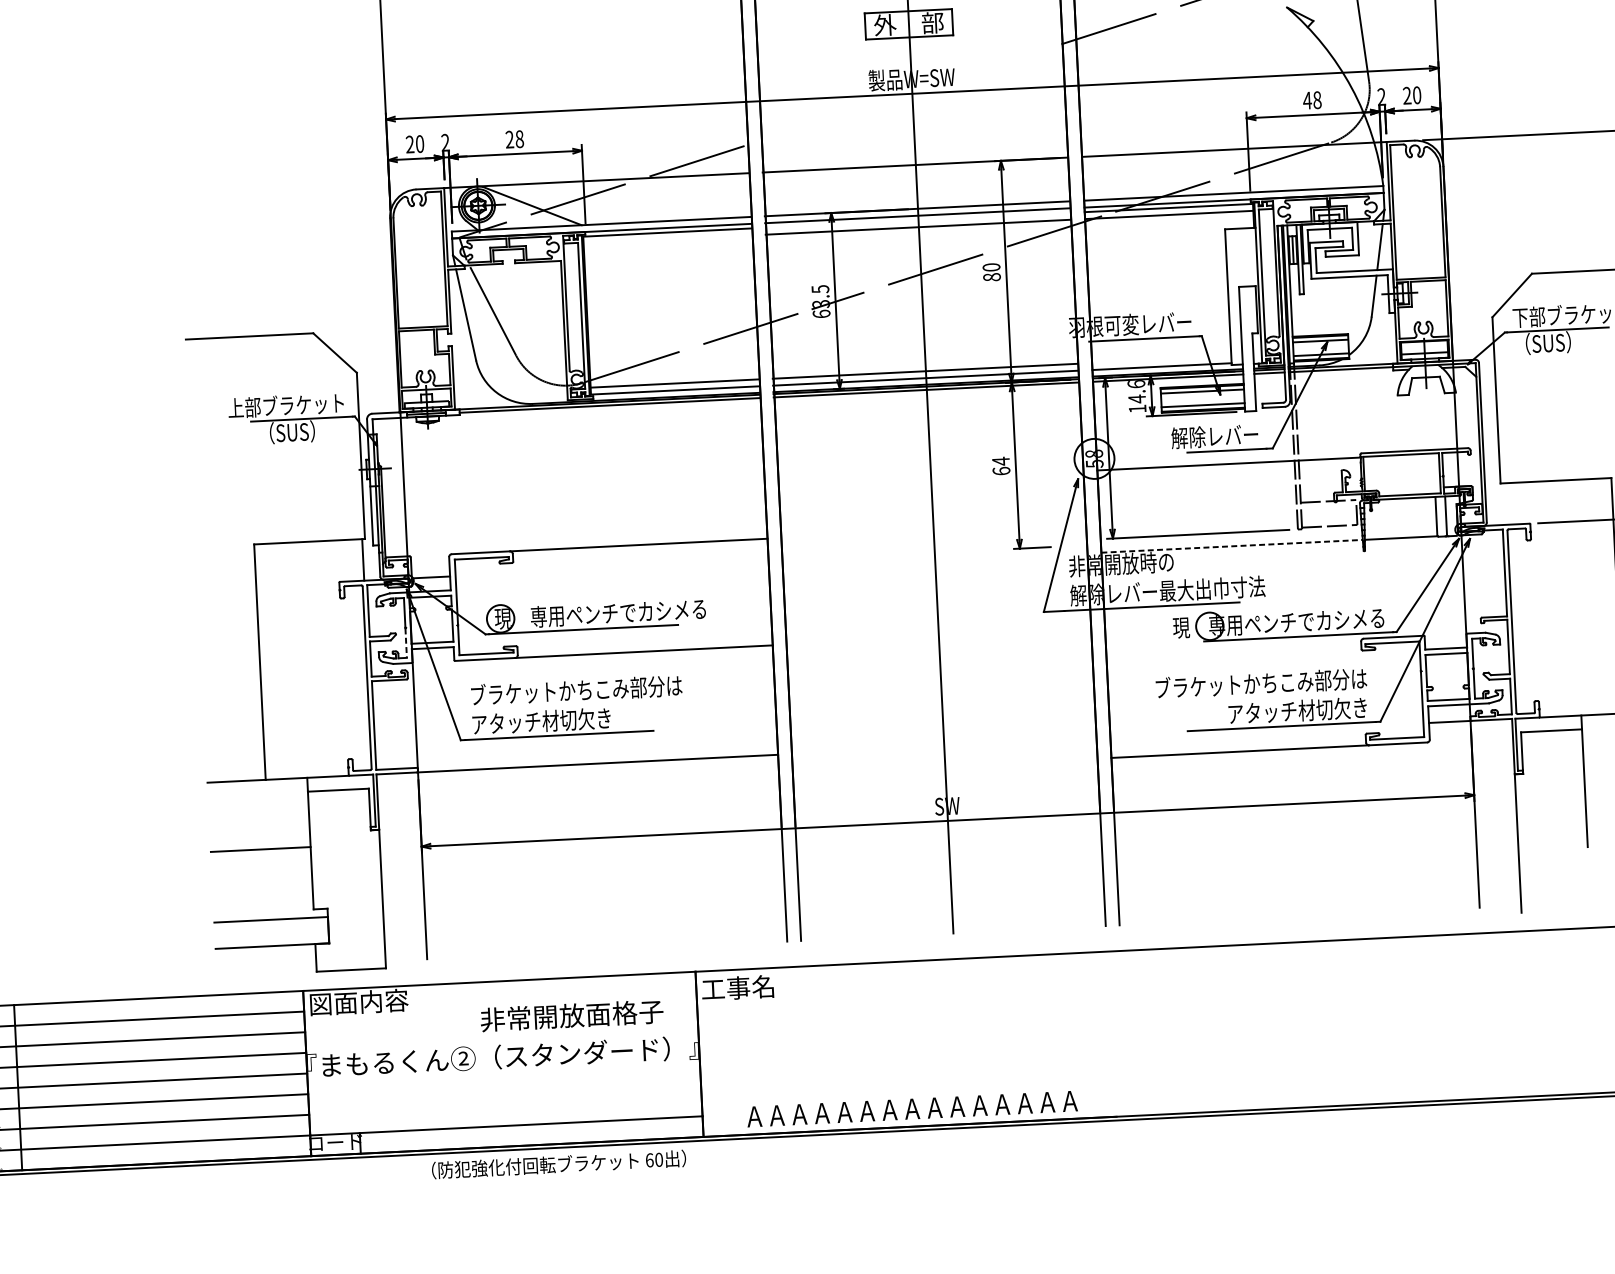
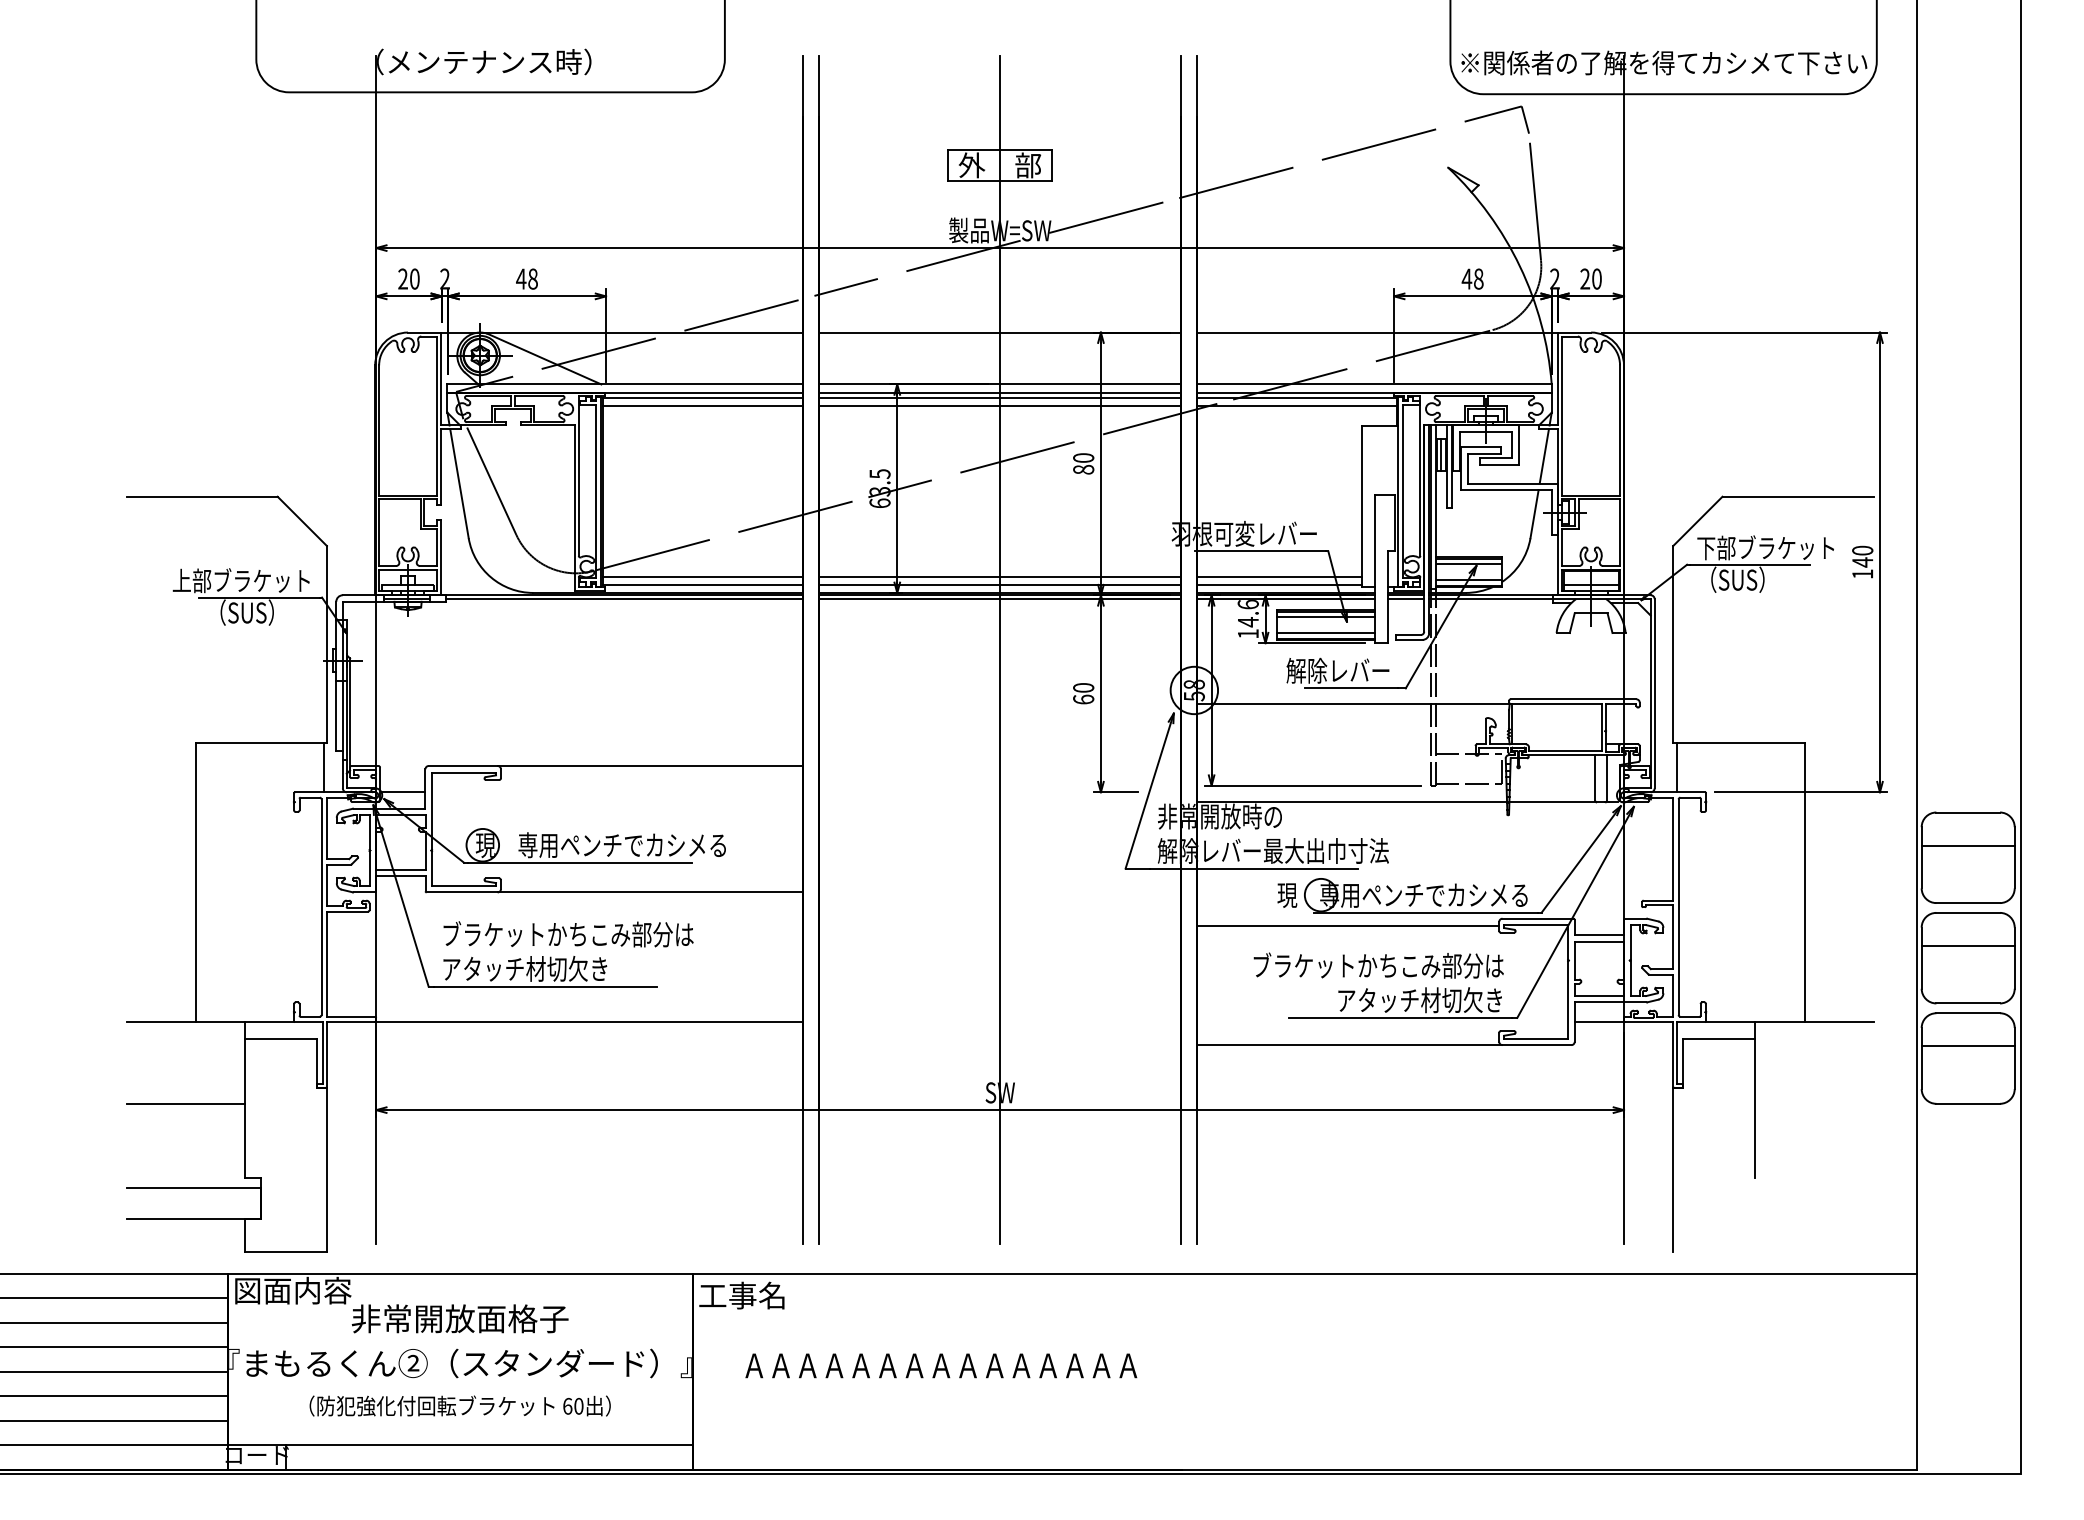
line: (902, 94) -> (988, 248), added
text: (509, 139) -> (521, 278), 28 -> 48
line: (917, 220) -> (998, 398), added
line: (667, 239) -> (702, 406), added
line: (1161, 360) -> (1279, 577), added
text: (1000, 460) -> (1083, 687), 64 -> 60
line: (1504, 503) -> (1676, 767), added
line: (1232, 546) -> (1352, 801), dashed -> solid
line: (406, 643) -> (369, 869), dashed -> solid
line: (1234, 651) -> (1348, 926), added
text: (571, 1015) -> (459, 1318), moved
text: (912, 1108) -> (941, 1365), moved
text: (558, 1164) -> (459, 1405), moved

